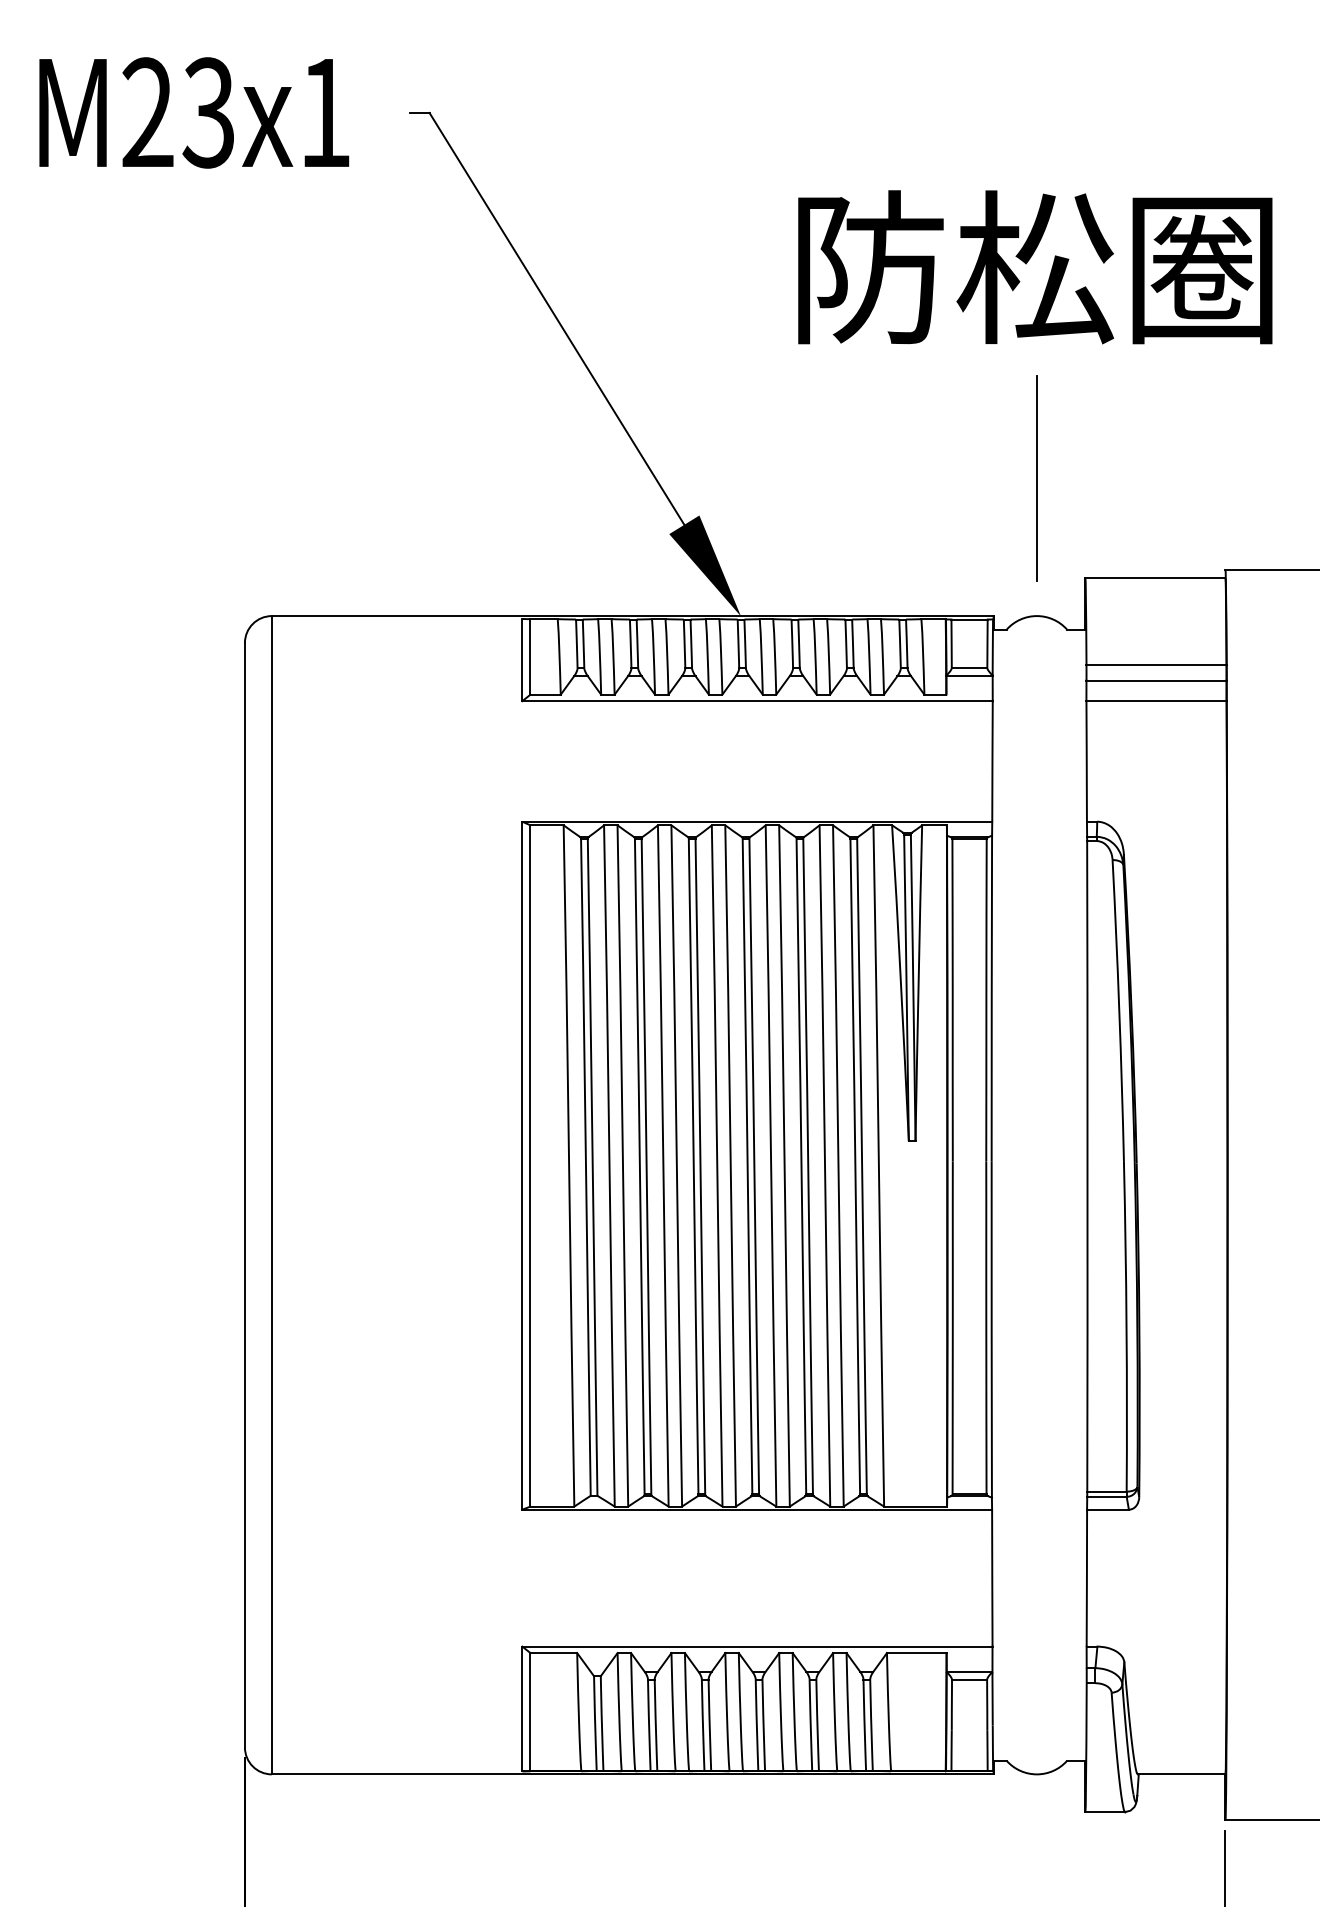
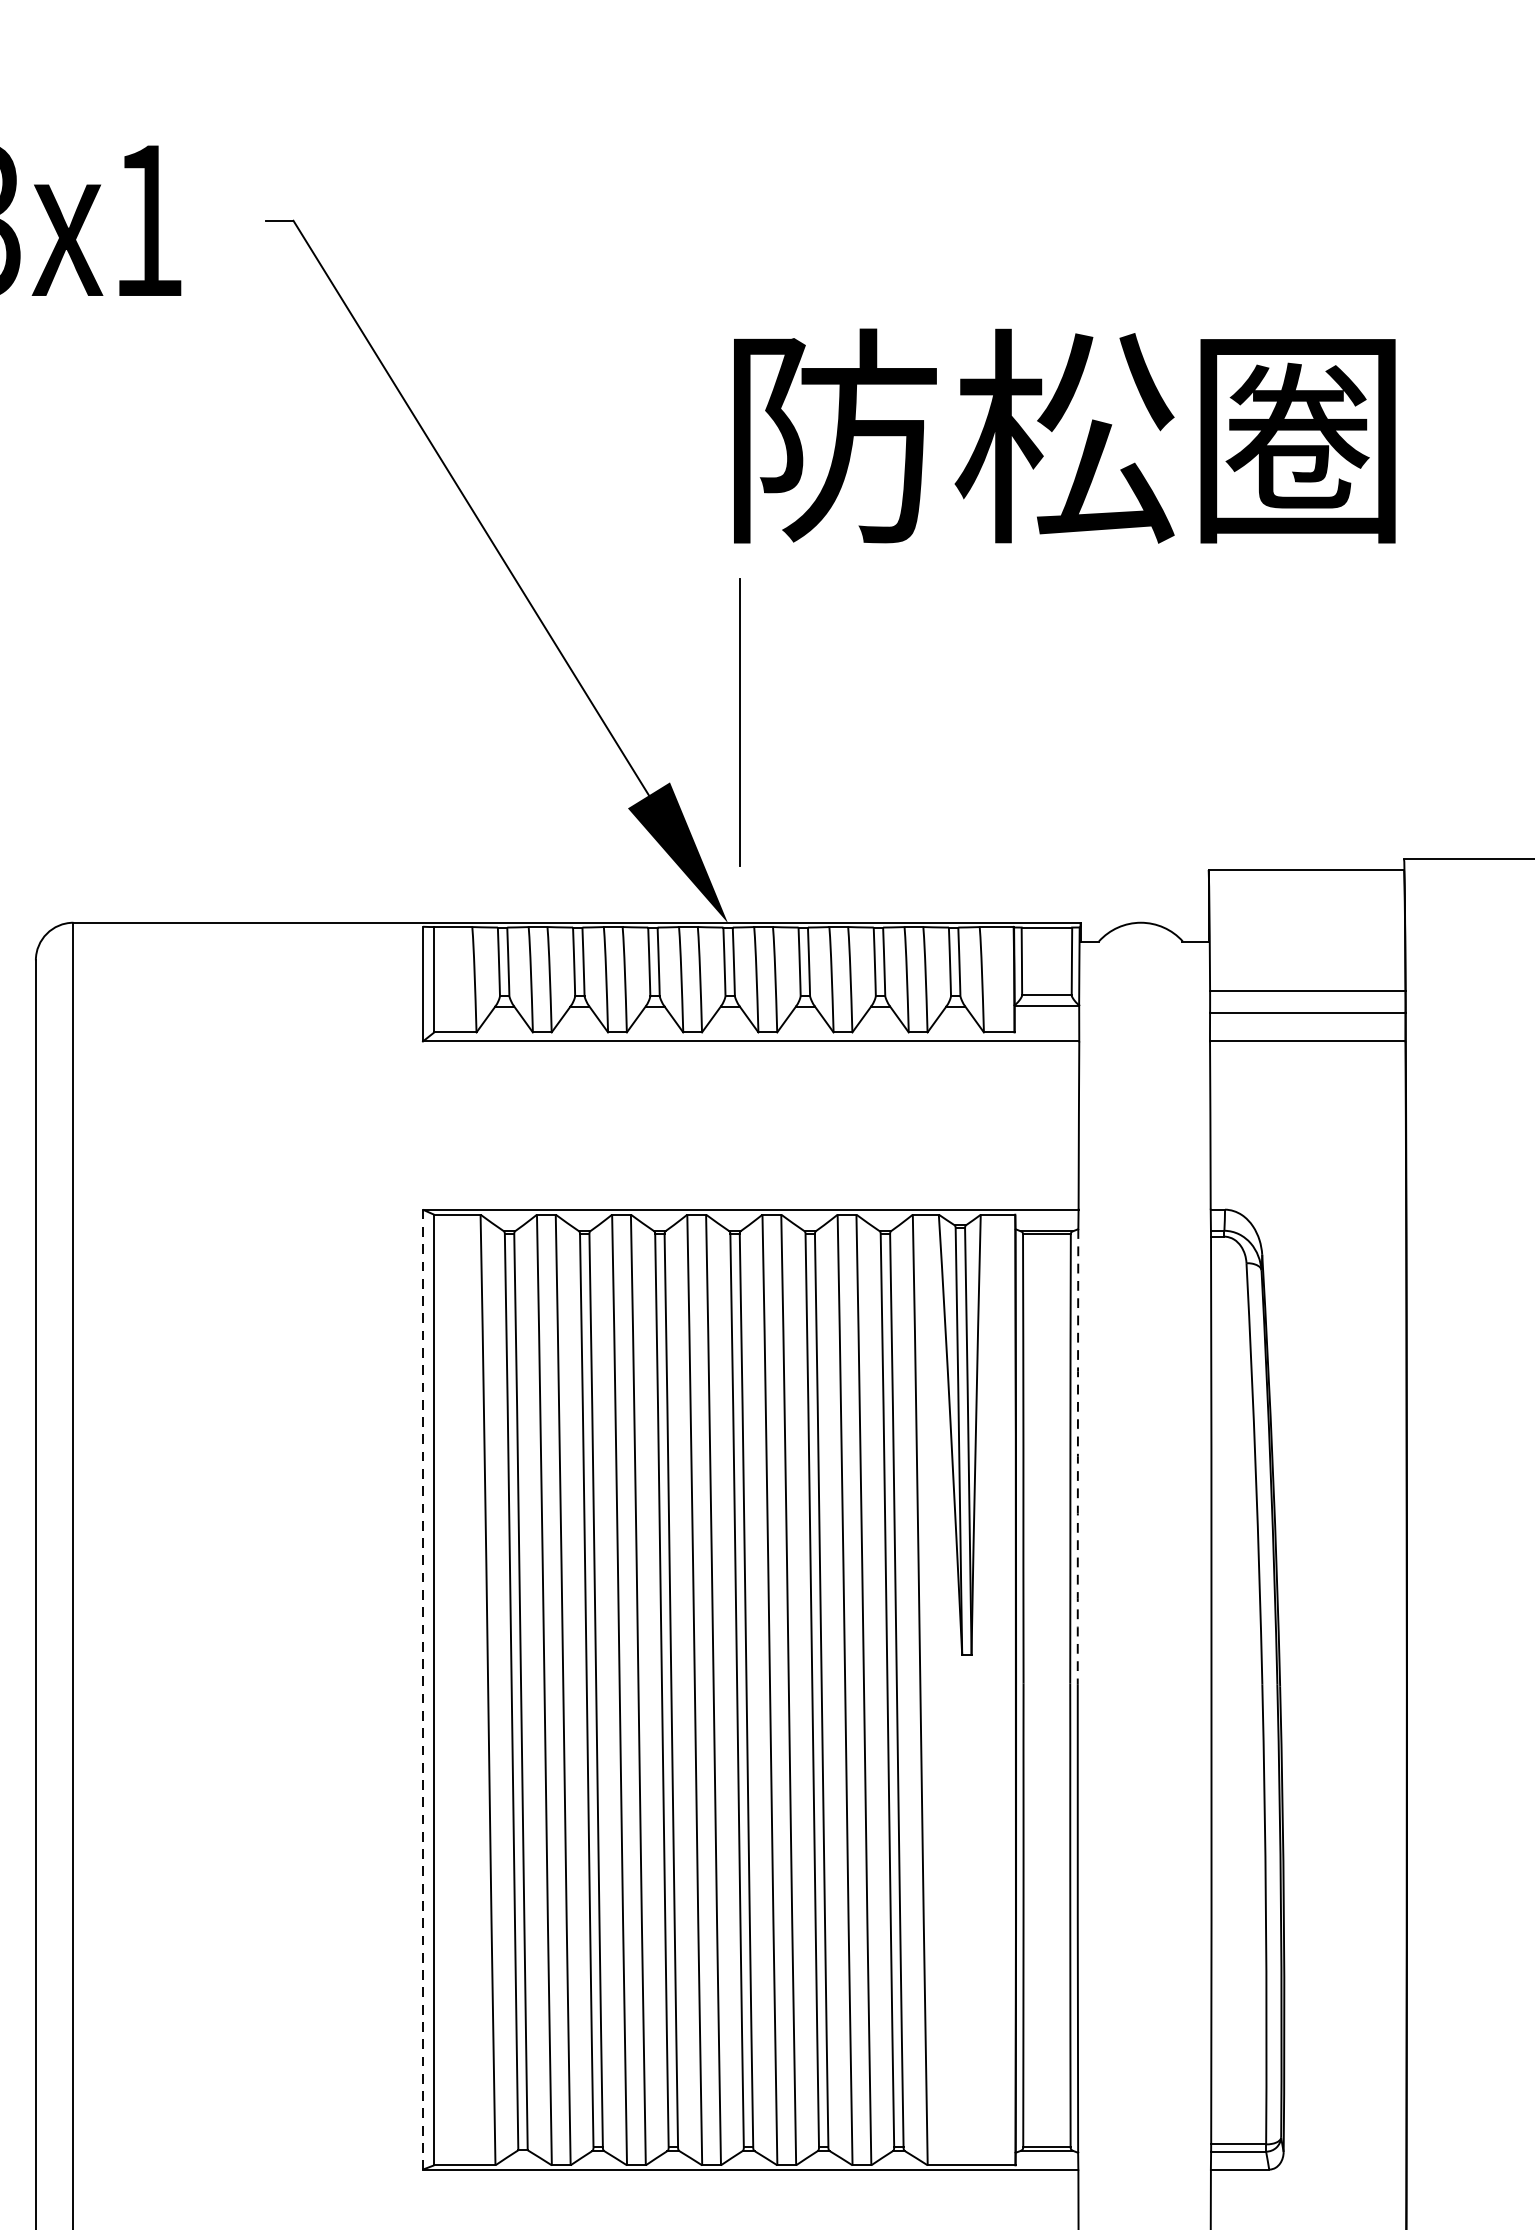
text: (1035, 267) -> (1064, 436), moved
line: (1036, 478) -> (739, 722), moved
arc: (991, 998) -> (1077, 1456), solid -> dashed
line: (522, 1165) -> (423, 1689), solid -> dashed

